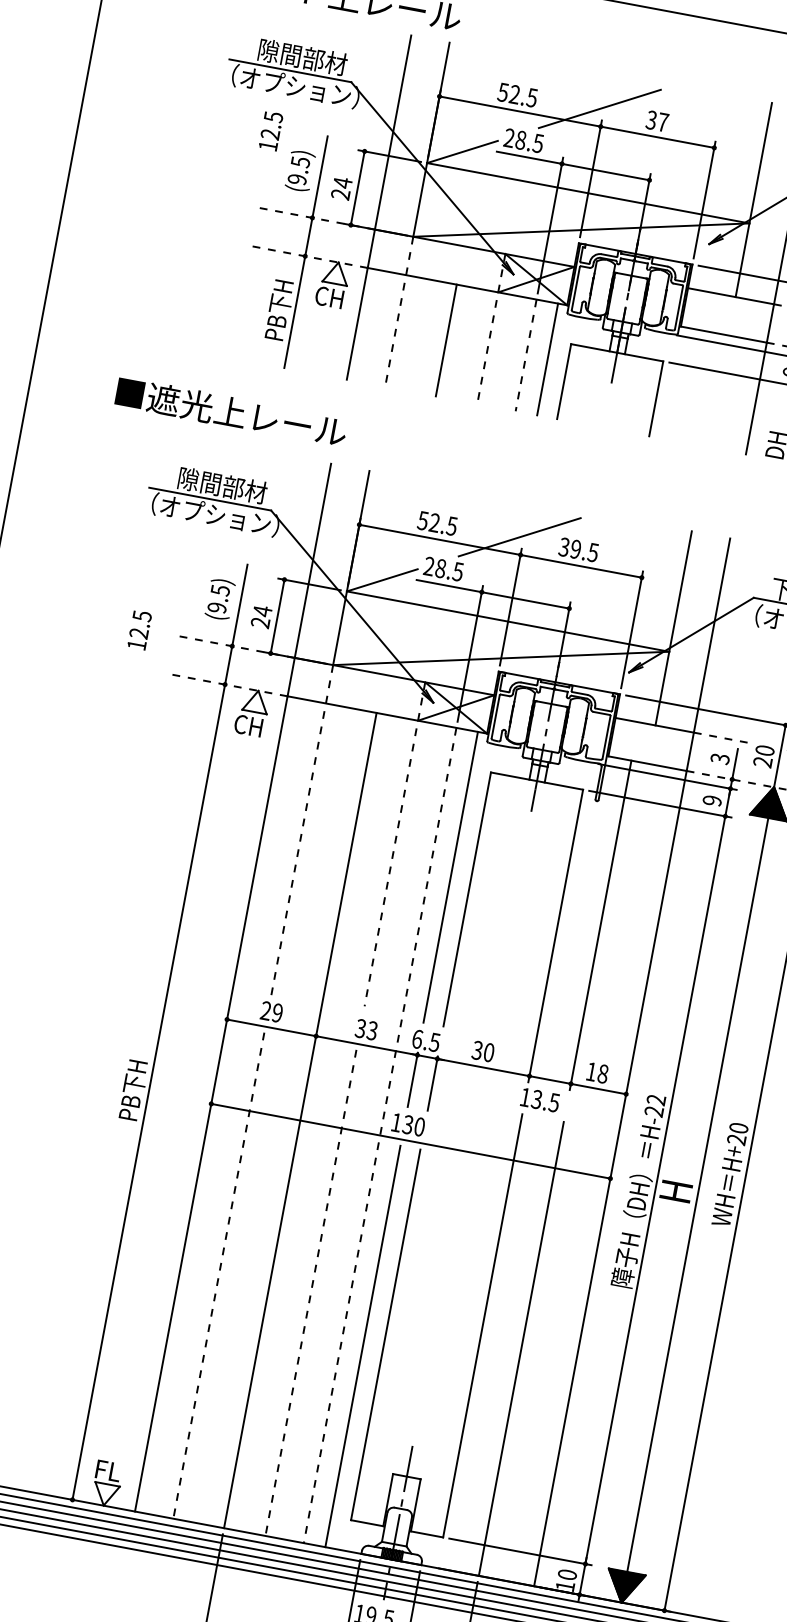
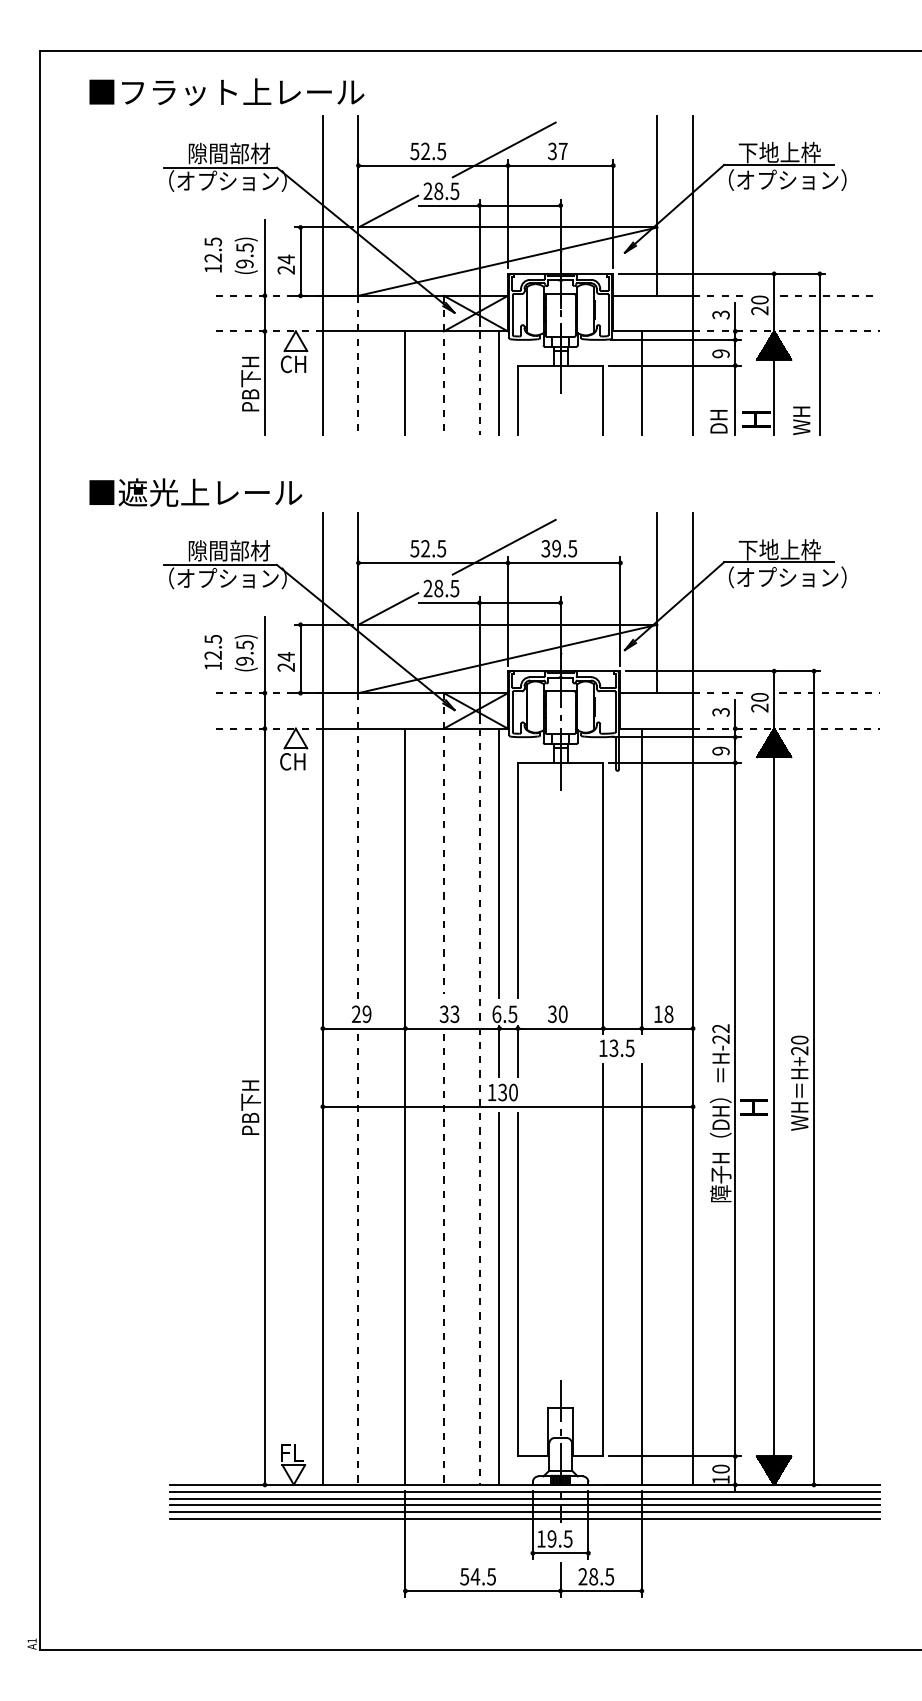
text: (270, 130) -> (212, 254), moved
line: (700, 388) -> (641, 383), added
text: (230, 412) -> (195, 492), moved
text: (138, 630) -> (212, 652), moved

